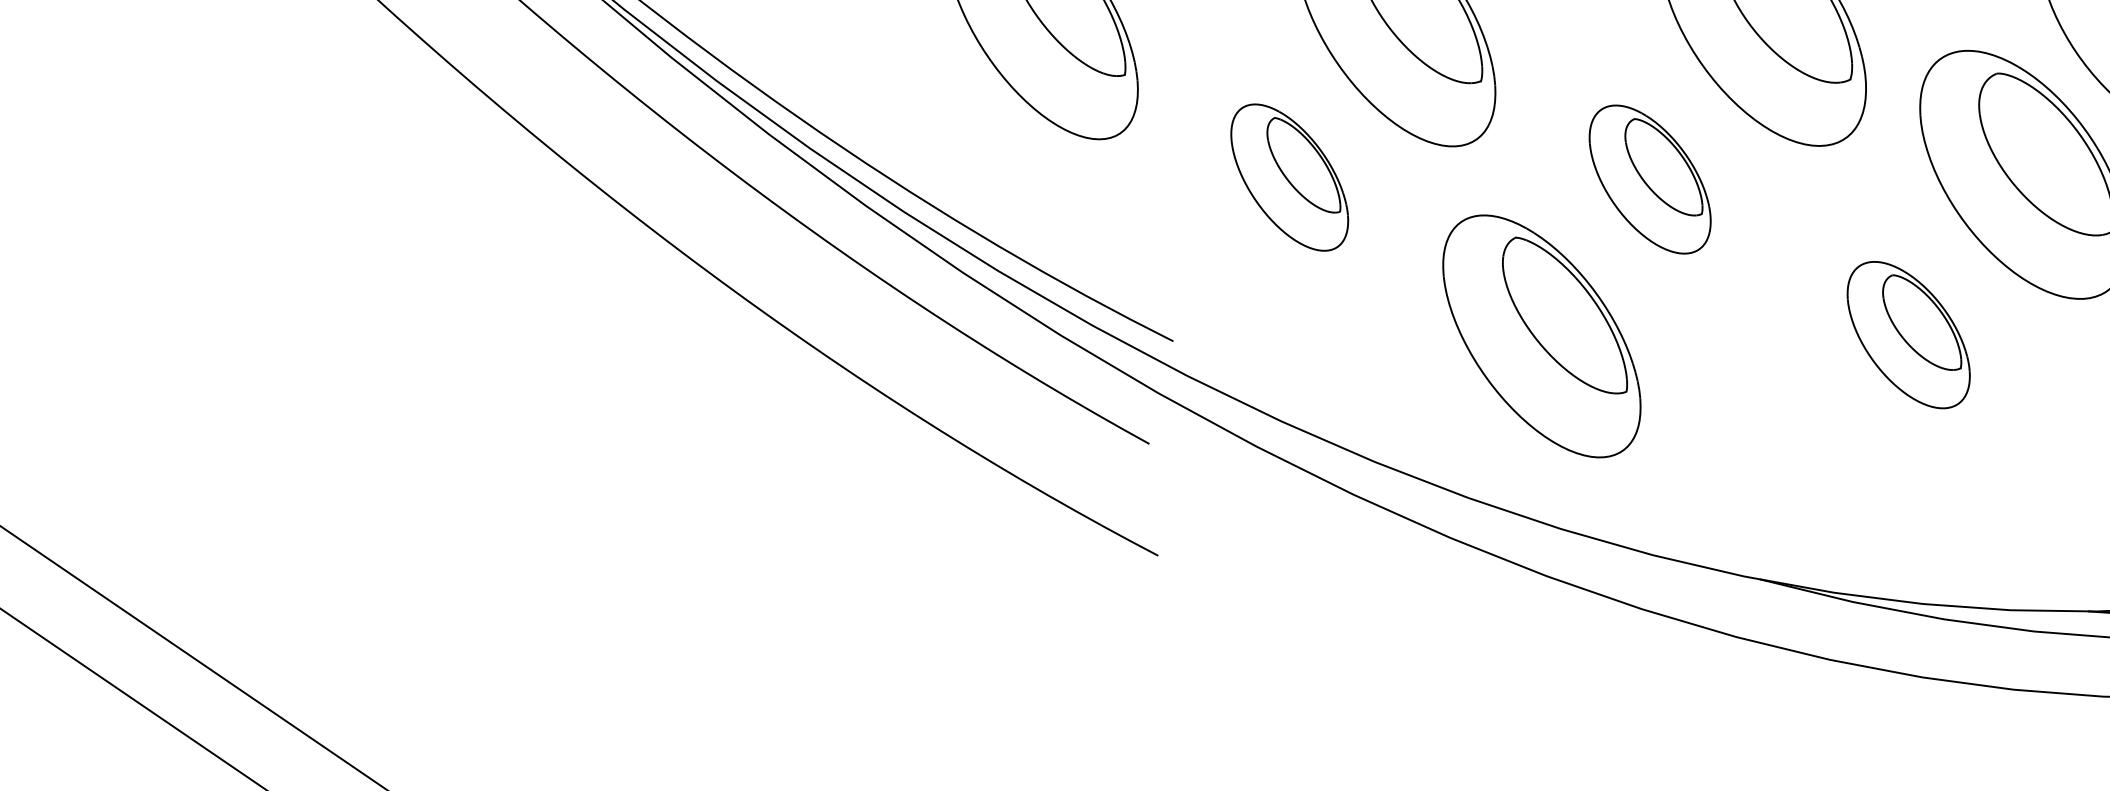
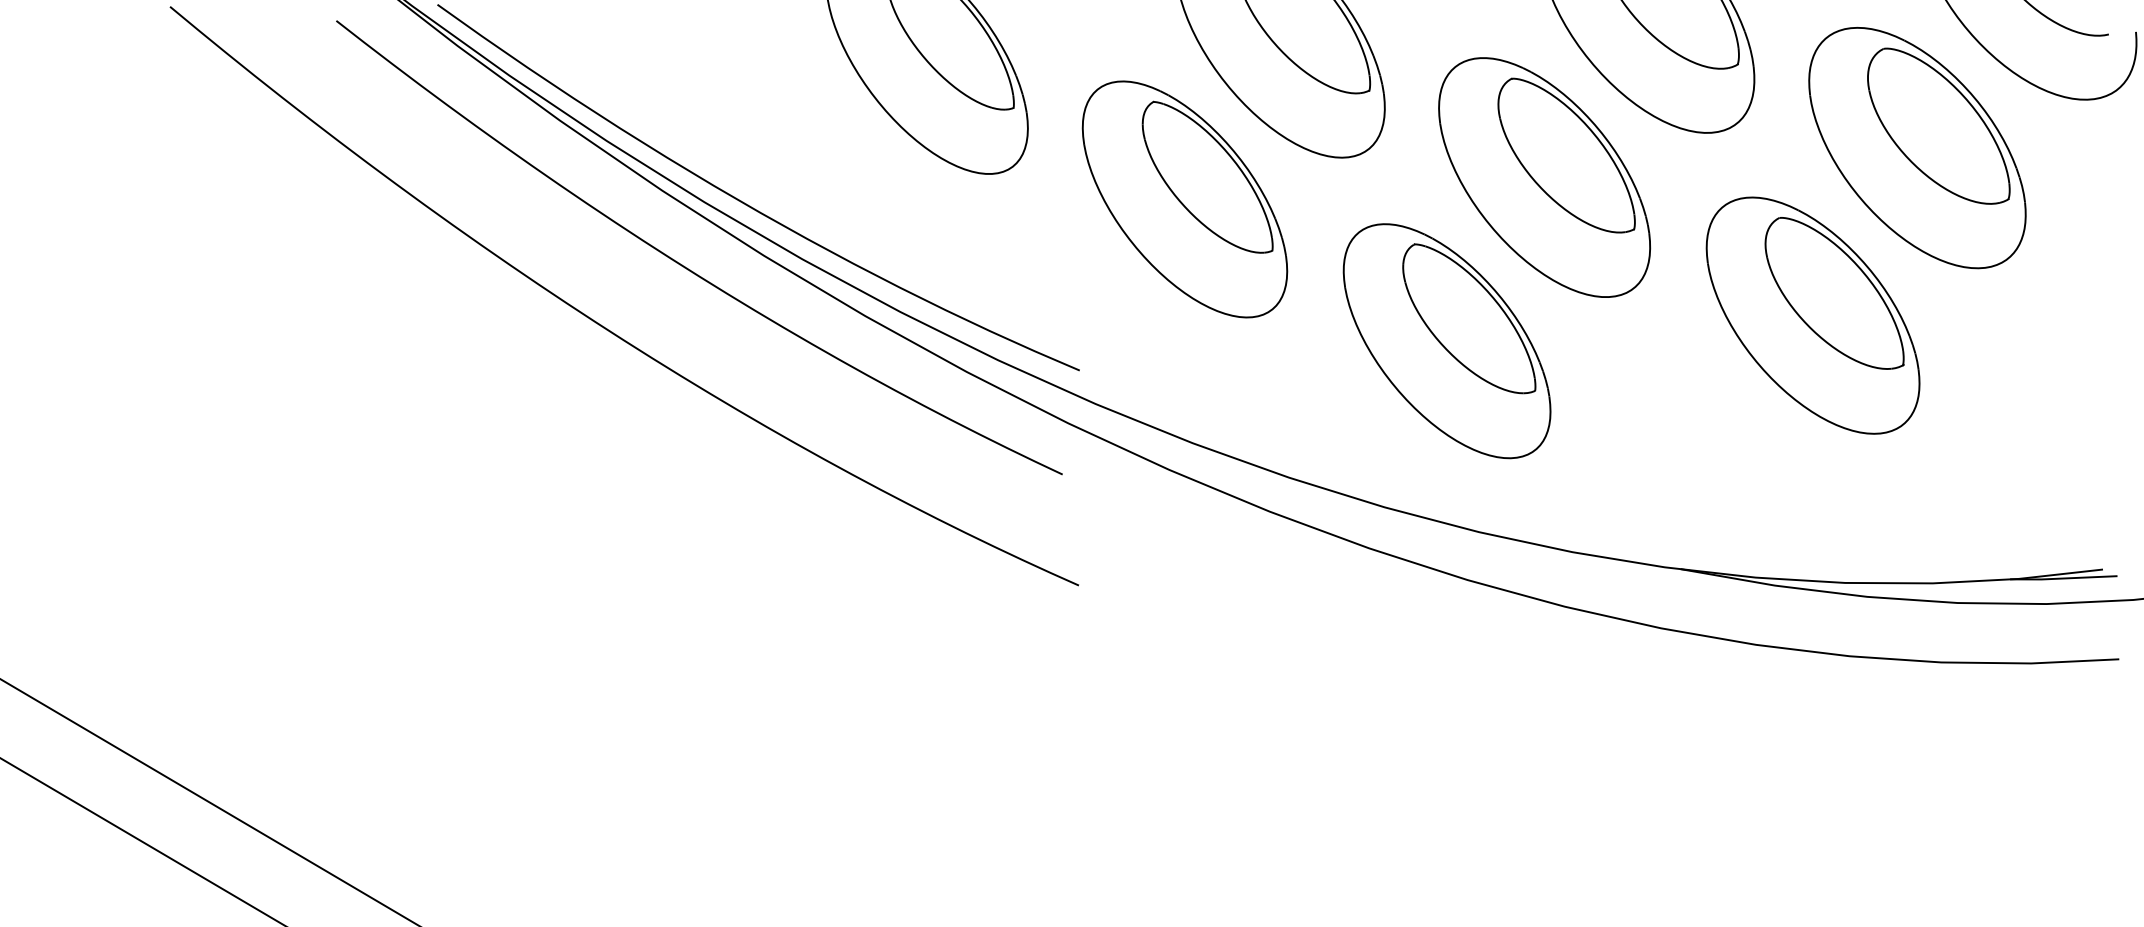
part: (1289, 177) -> (1184, 199), size x1.67
part: (1649, 179) -> (1544, 177), size x1.67
part: (1908, 334) -> (1812, 315), size x1.67

